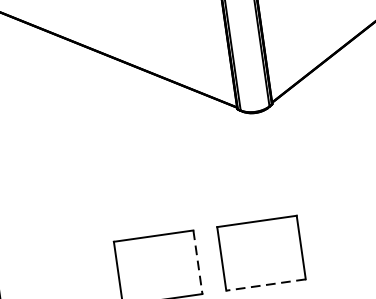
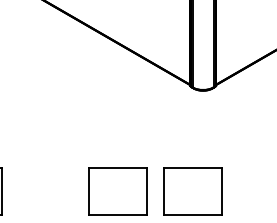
line: (197, 263) -> (146, 192), dashed -> solid
line: (265, 284) -> (192, 214), dashed -> solid

